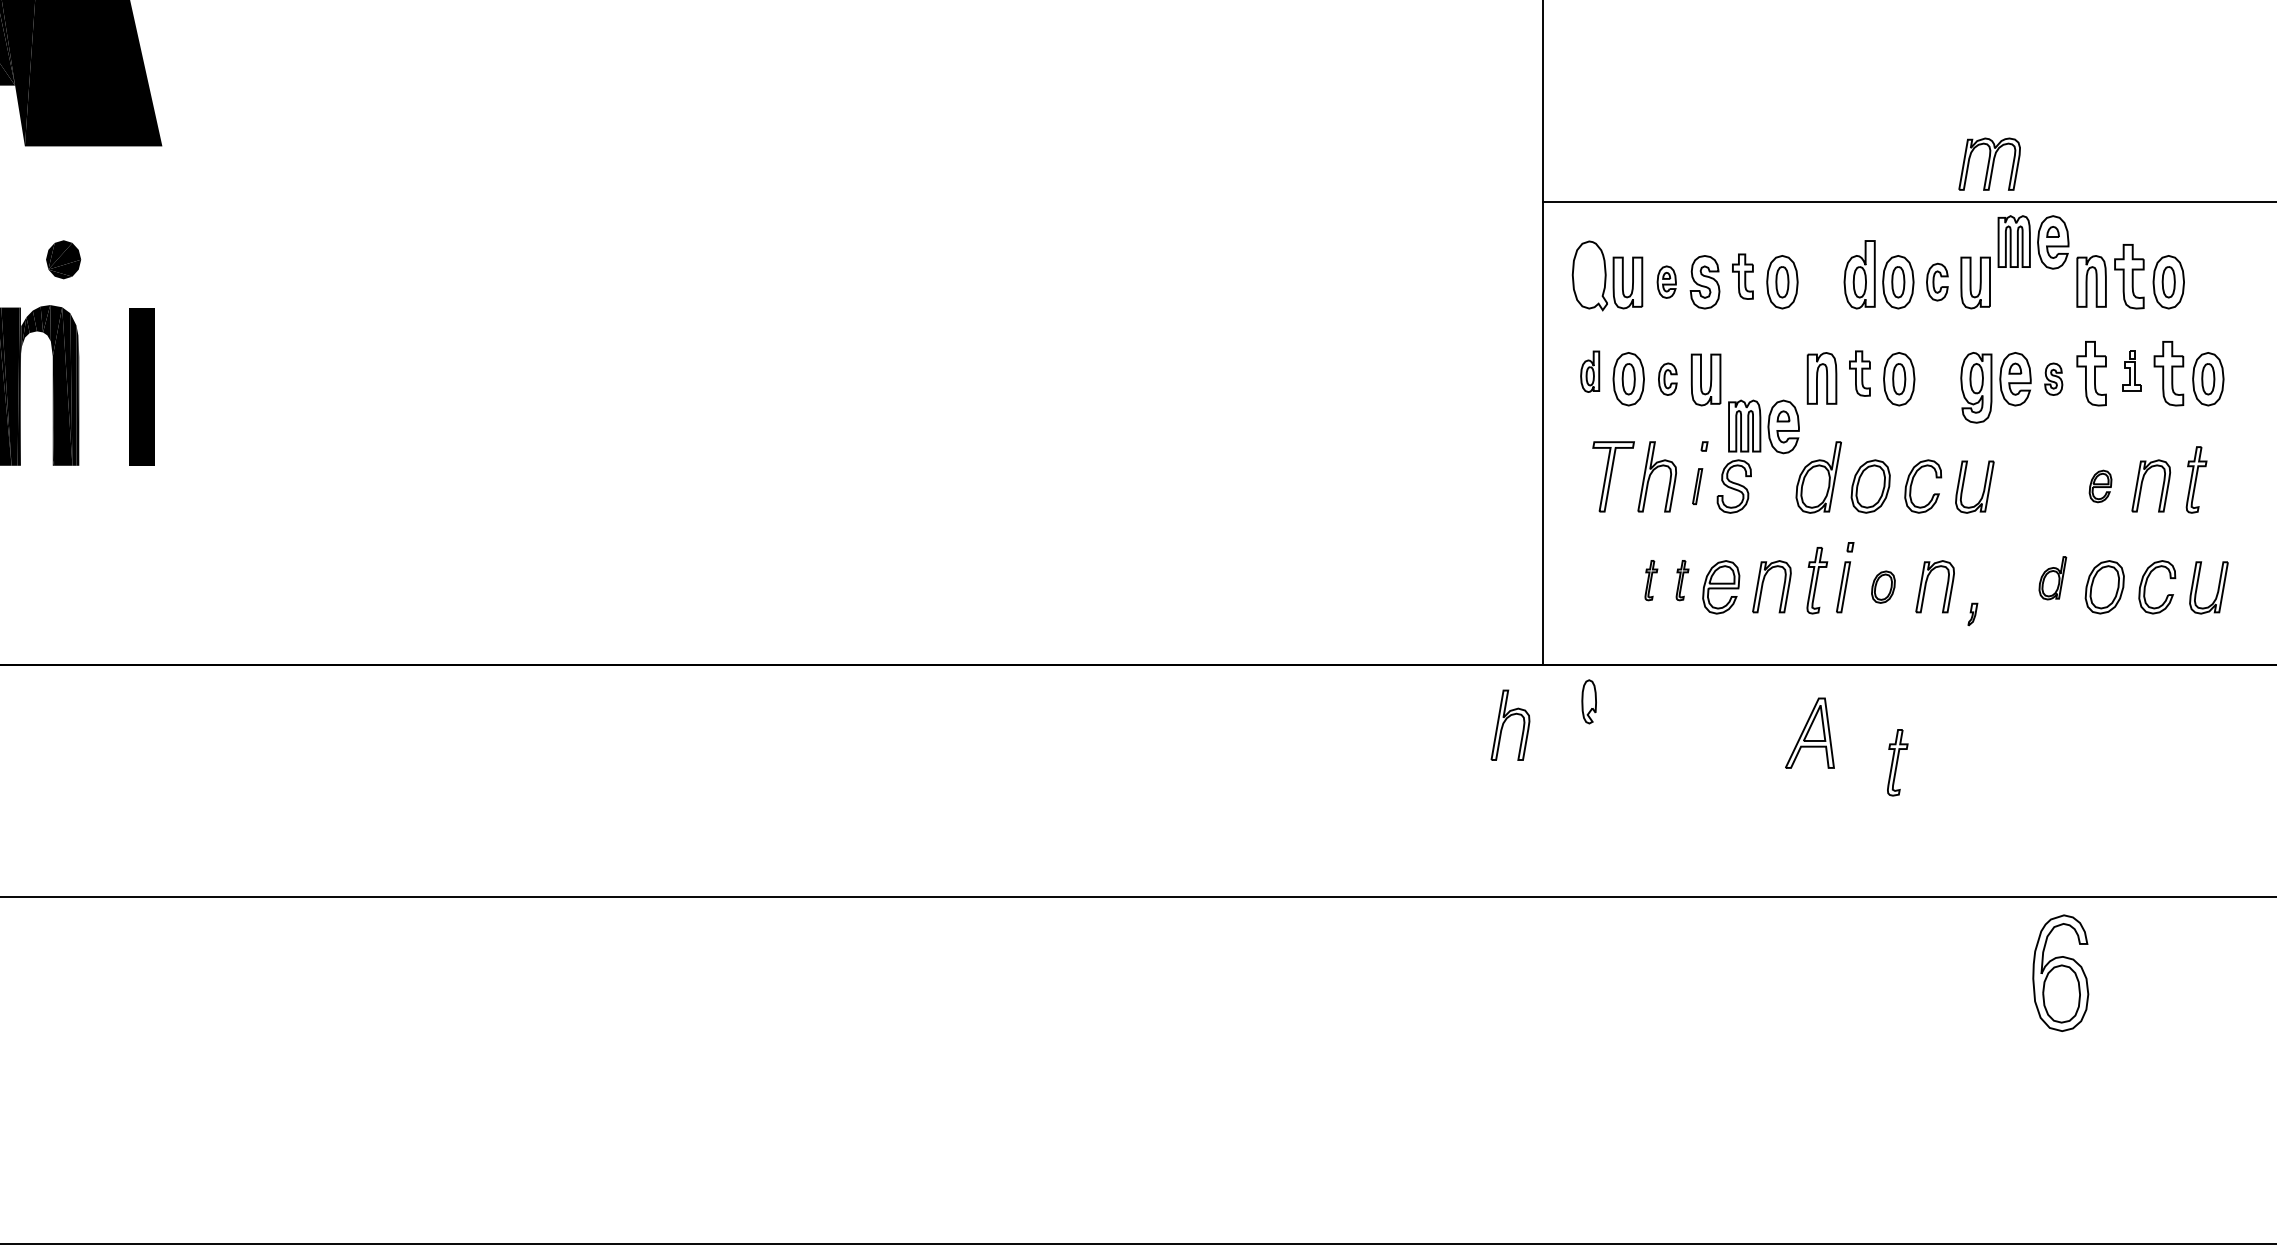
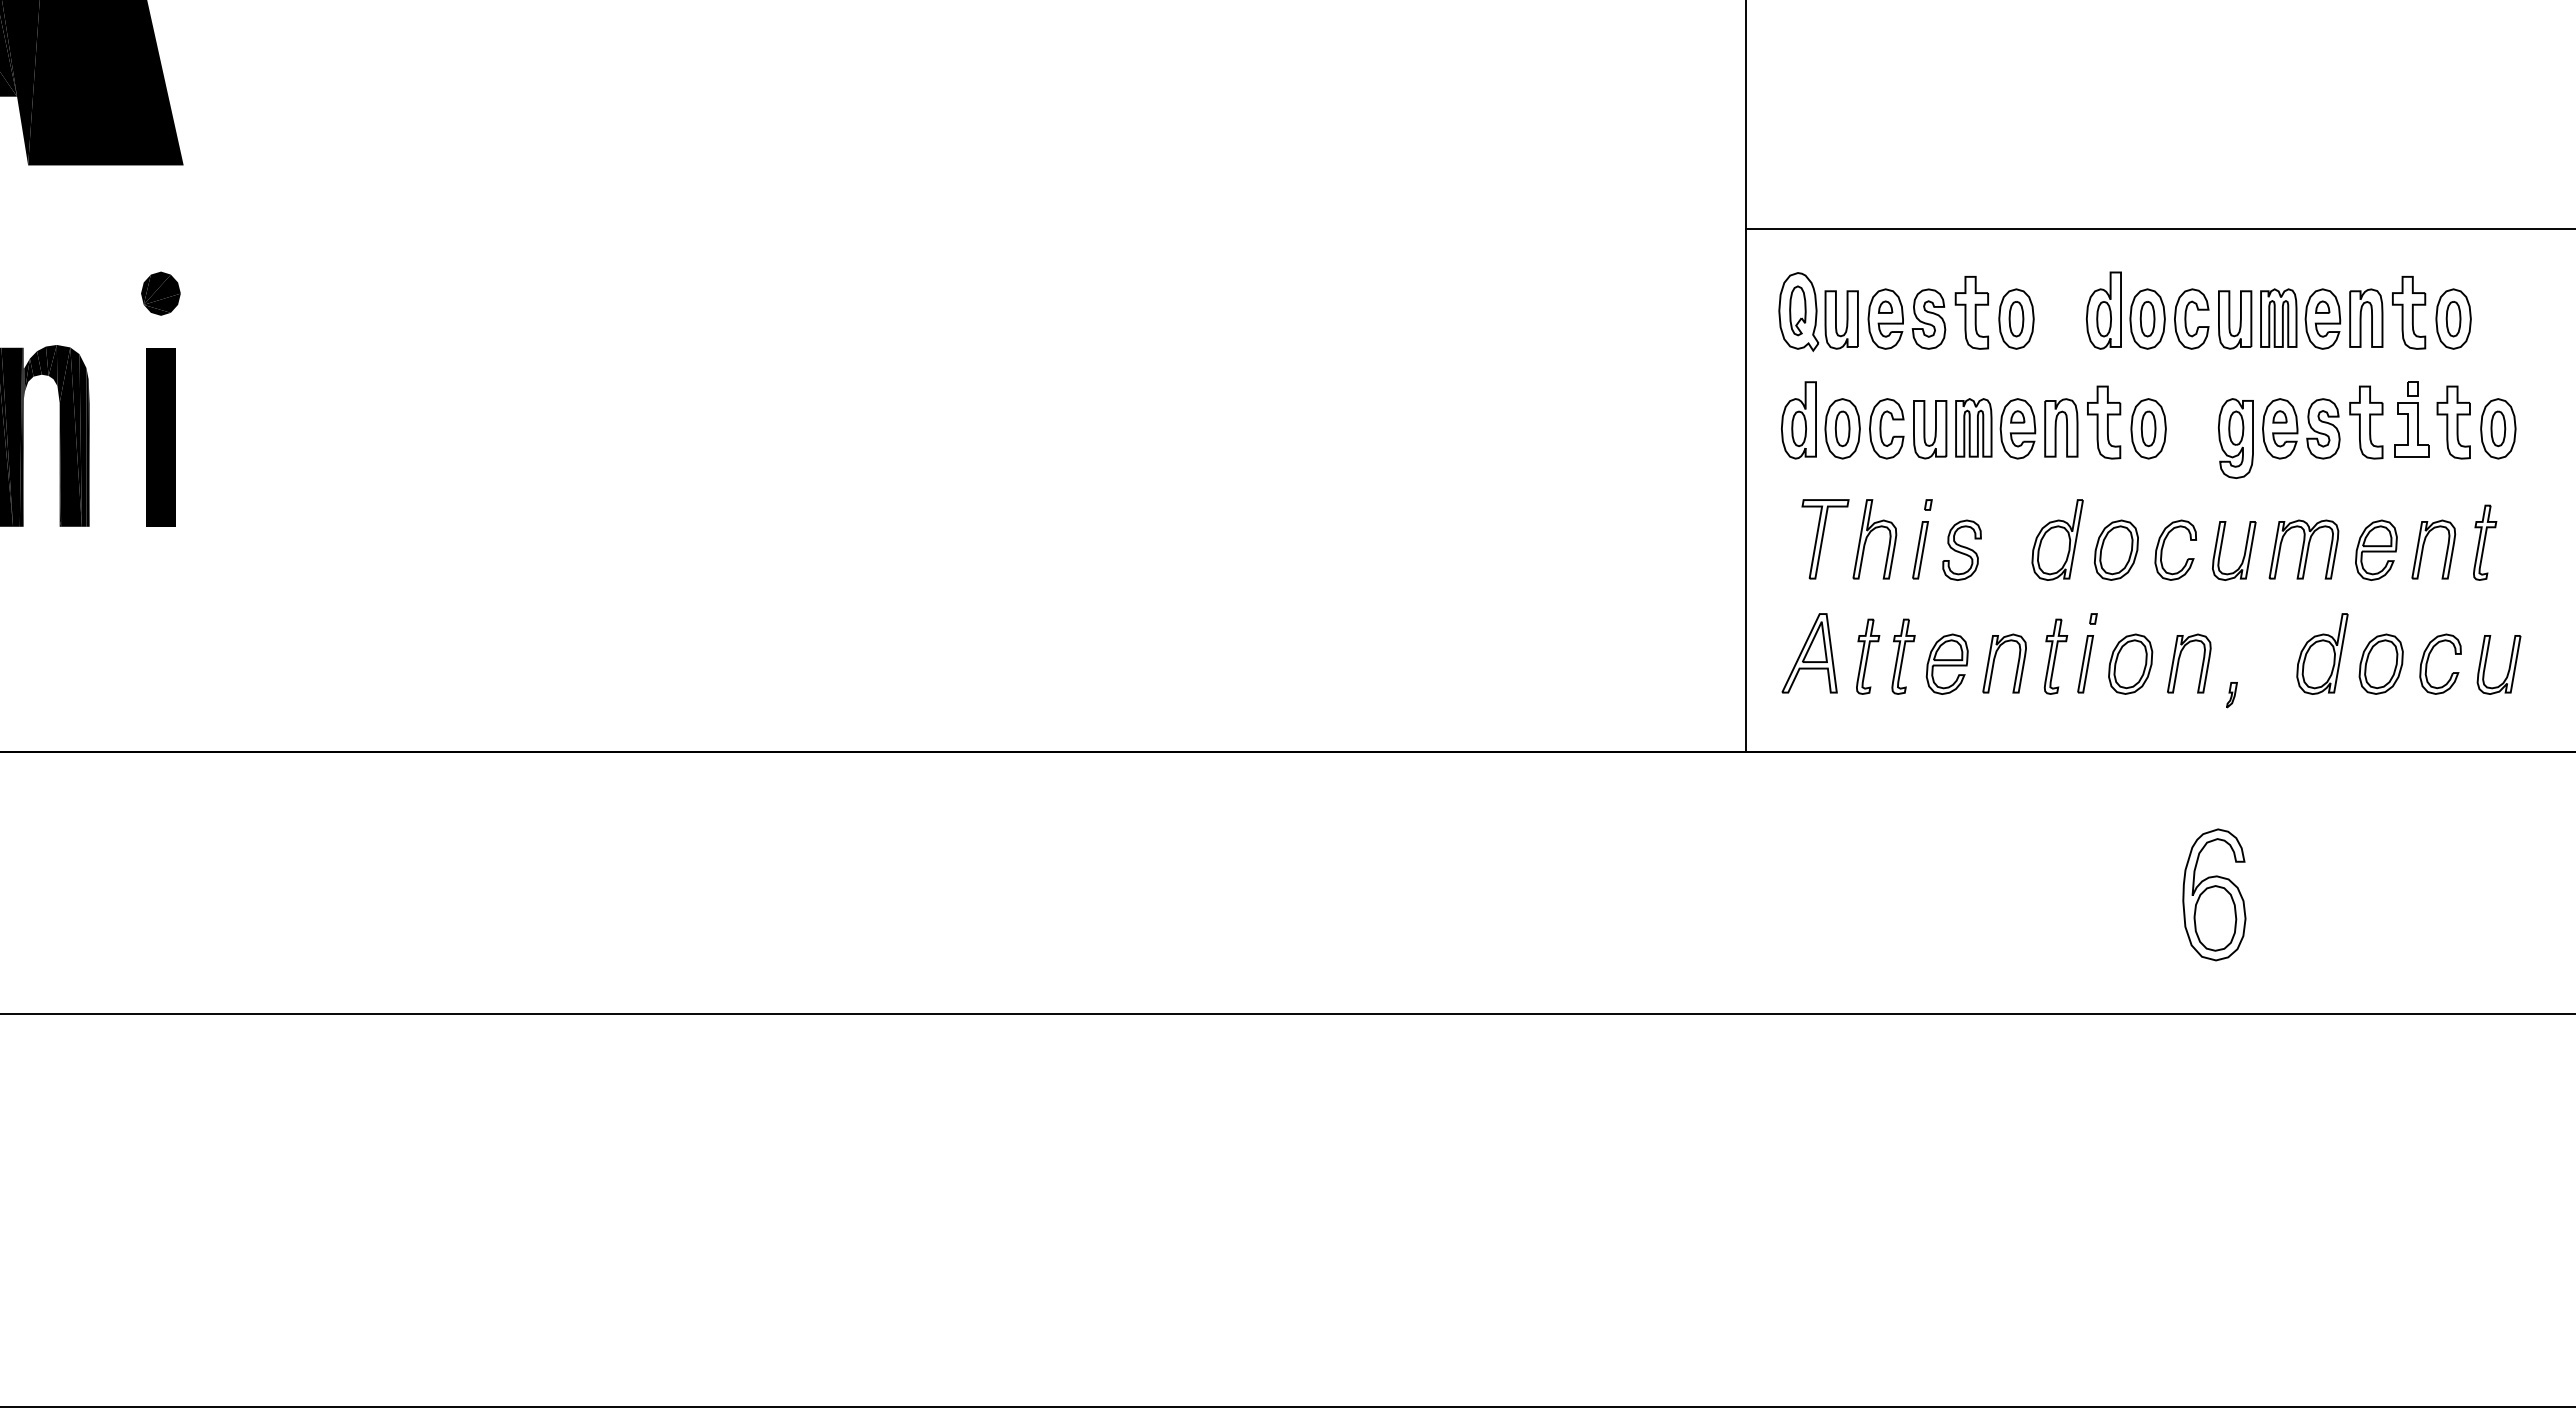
part: (1989, 164) -> (2303, 549), moved
part: (2033, 241) -> (2300, 318), moved
part: (63, 259) -> (160, 293), moved
part: (1742, 276) -> (1971, 312), size x1.43
part: (1666, 281) -> (1885, 318), size x1.67
part: (1937, 281) -> (2191, 318), size x1.43
part: (2131, 370) -> (2411, 419), size x1.67
part: (1589, 371) -> (1798, 420), size x1.67
part: (1860, 373) -> (2104, 422), size x1.43
part: (1667, 378) -> (1886, 428), size x1.67
part: (2053, 378) -> (2323, 428), size x1.67
part: (1763, 426) -> (1995, 428), moved
part: (2100, 485) -> (2376, 549), size x1.67
part: (1697, 486) -> (1920, 550), size x1.43
part: (2052, 577) -> (2322, 653), size x1.67
part: (1651, 580) -> (1868, 656), size x1.67
part: (1682, 580) -> (1903, 656), size x1.67
part: (1883, 586) -> (2130, 663), size x1.67
part: (1588, 701) -> (1797, 310), moved
part: (1505, 721) -> (1703, 816), removed
part: (1809, 733) -> (1809, 653), moved
part: (1897, 762) -> (2146, 862), removed
part: (2060, 972) -> (2214, 894), moved

